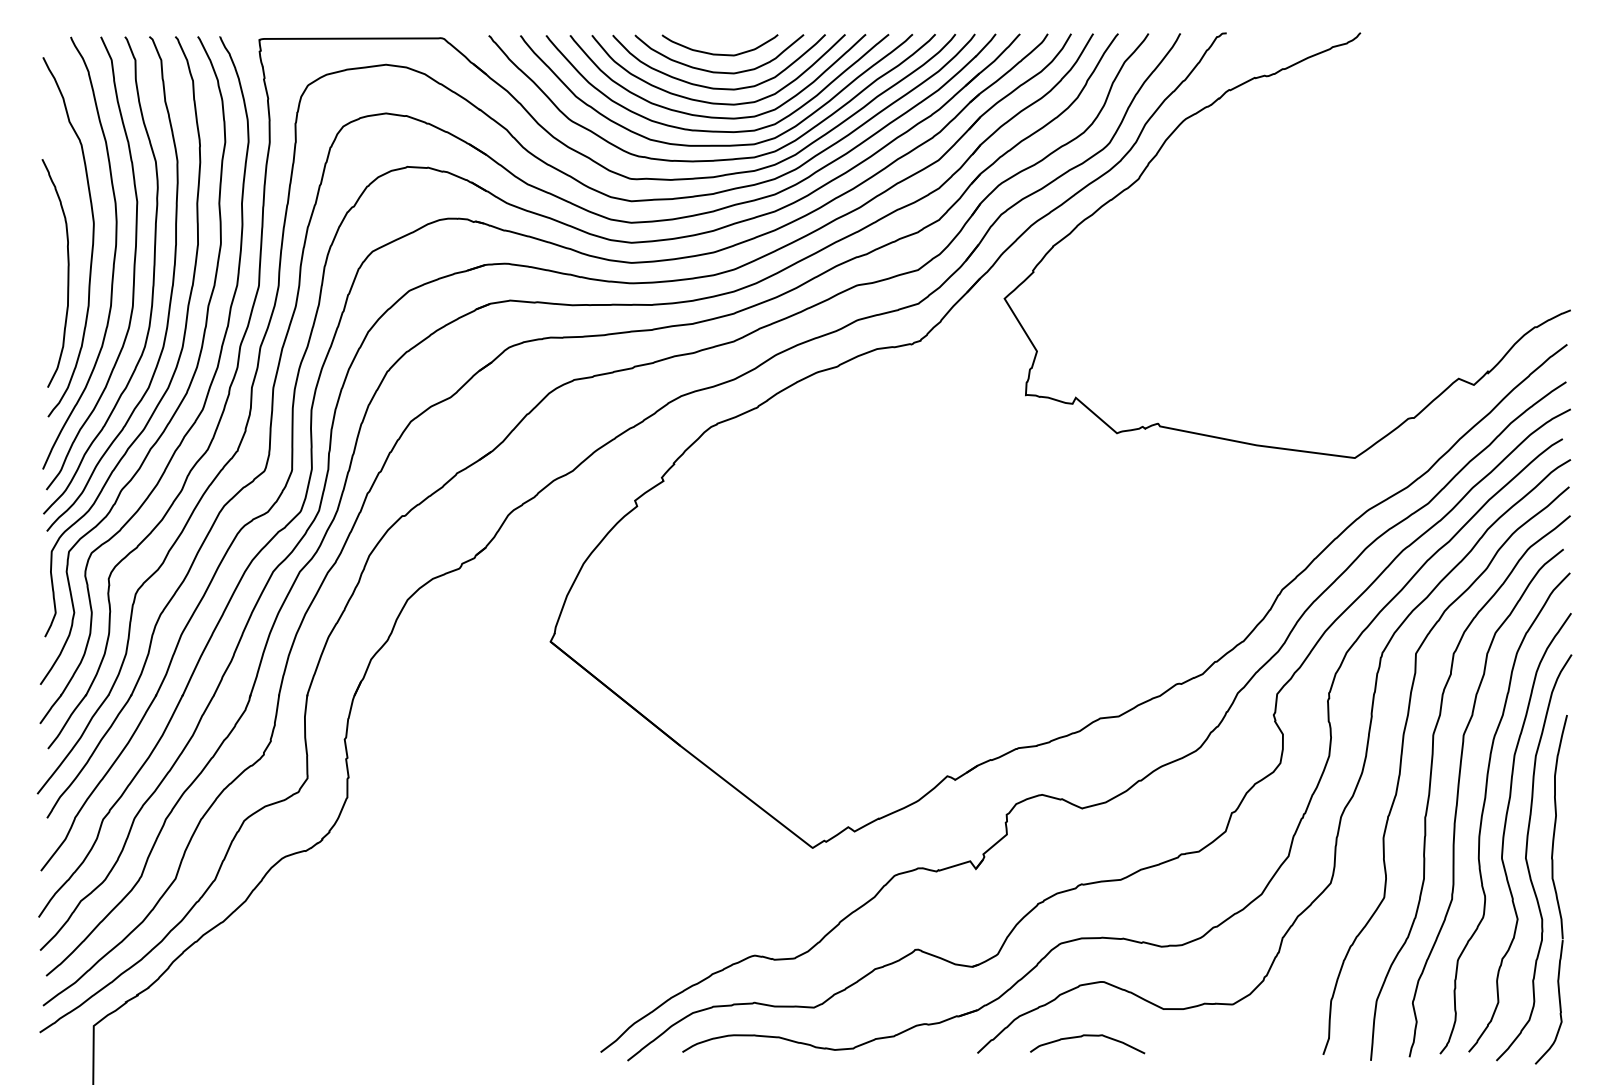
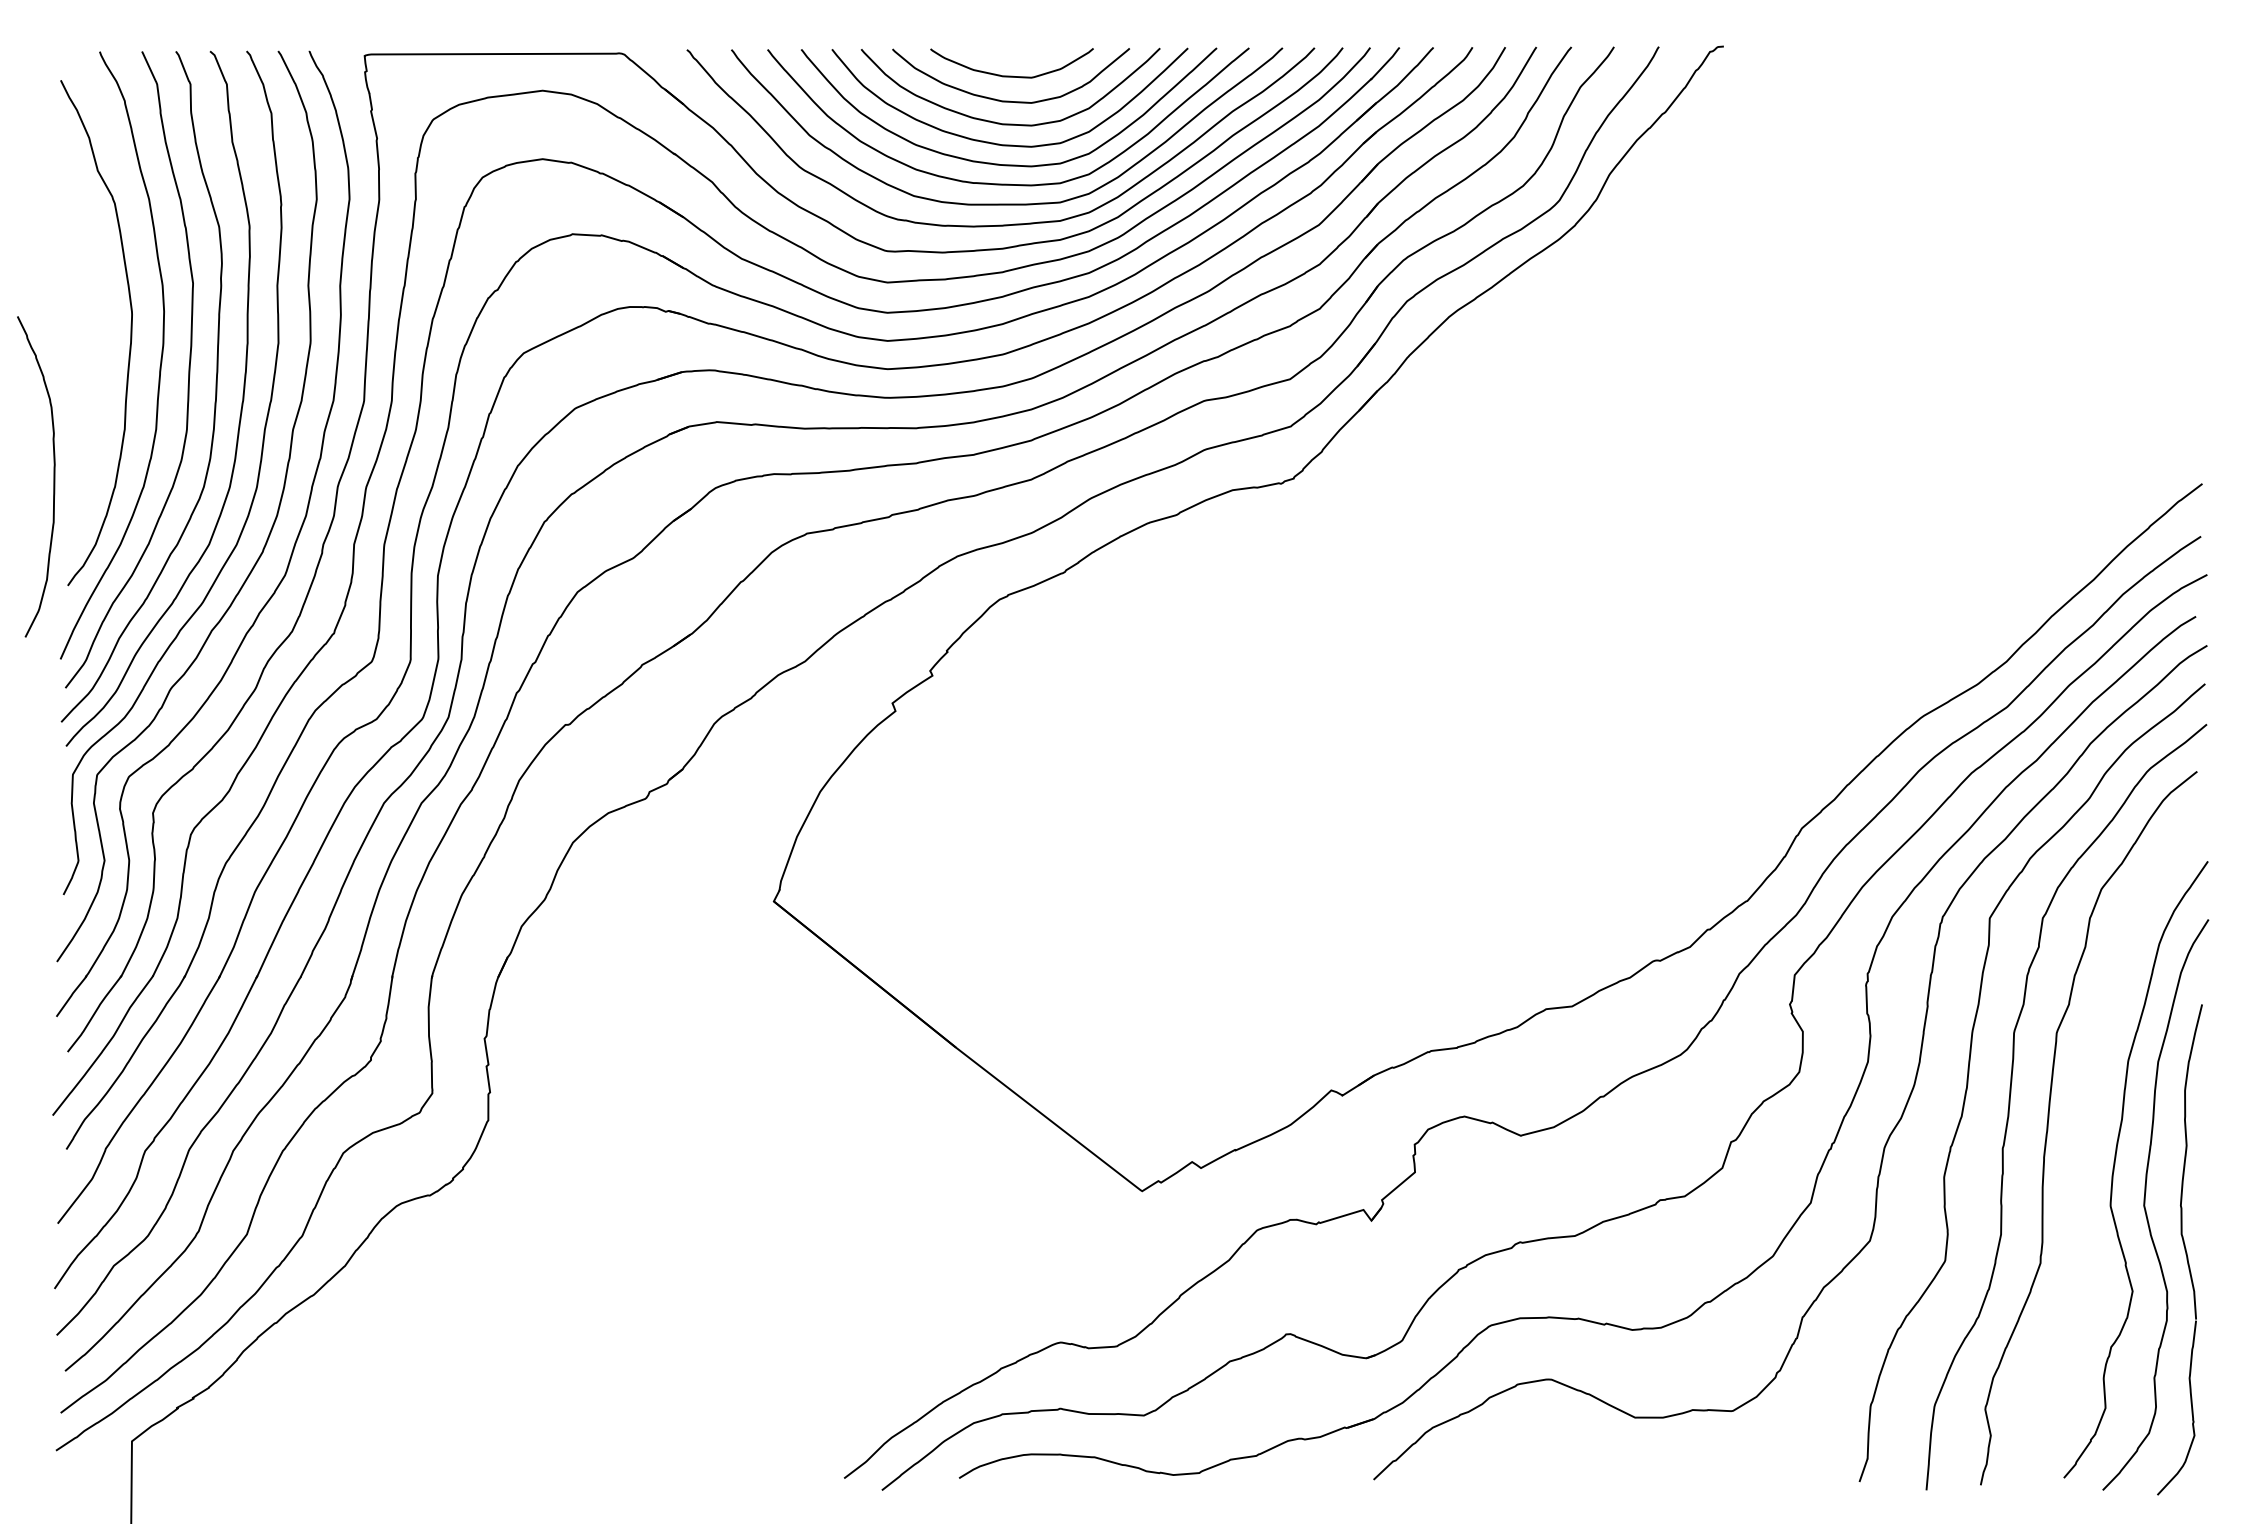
curve: (1157, 154) -> (1626, 217), removed
curve: (67, 273) -> (53, 476), moved
curve: (1484, 809) -> (2085, 1136), removed
curve: (1087, 1036) -> (1528, 1455), removed

